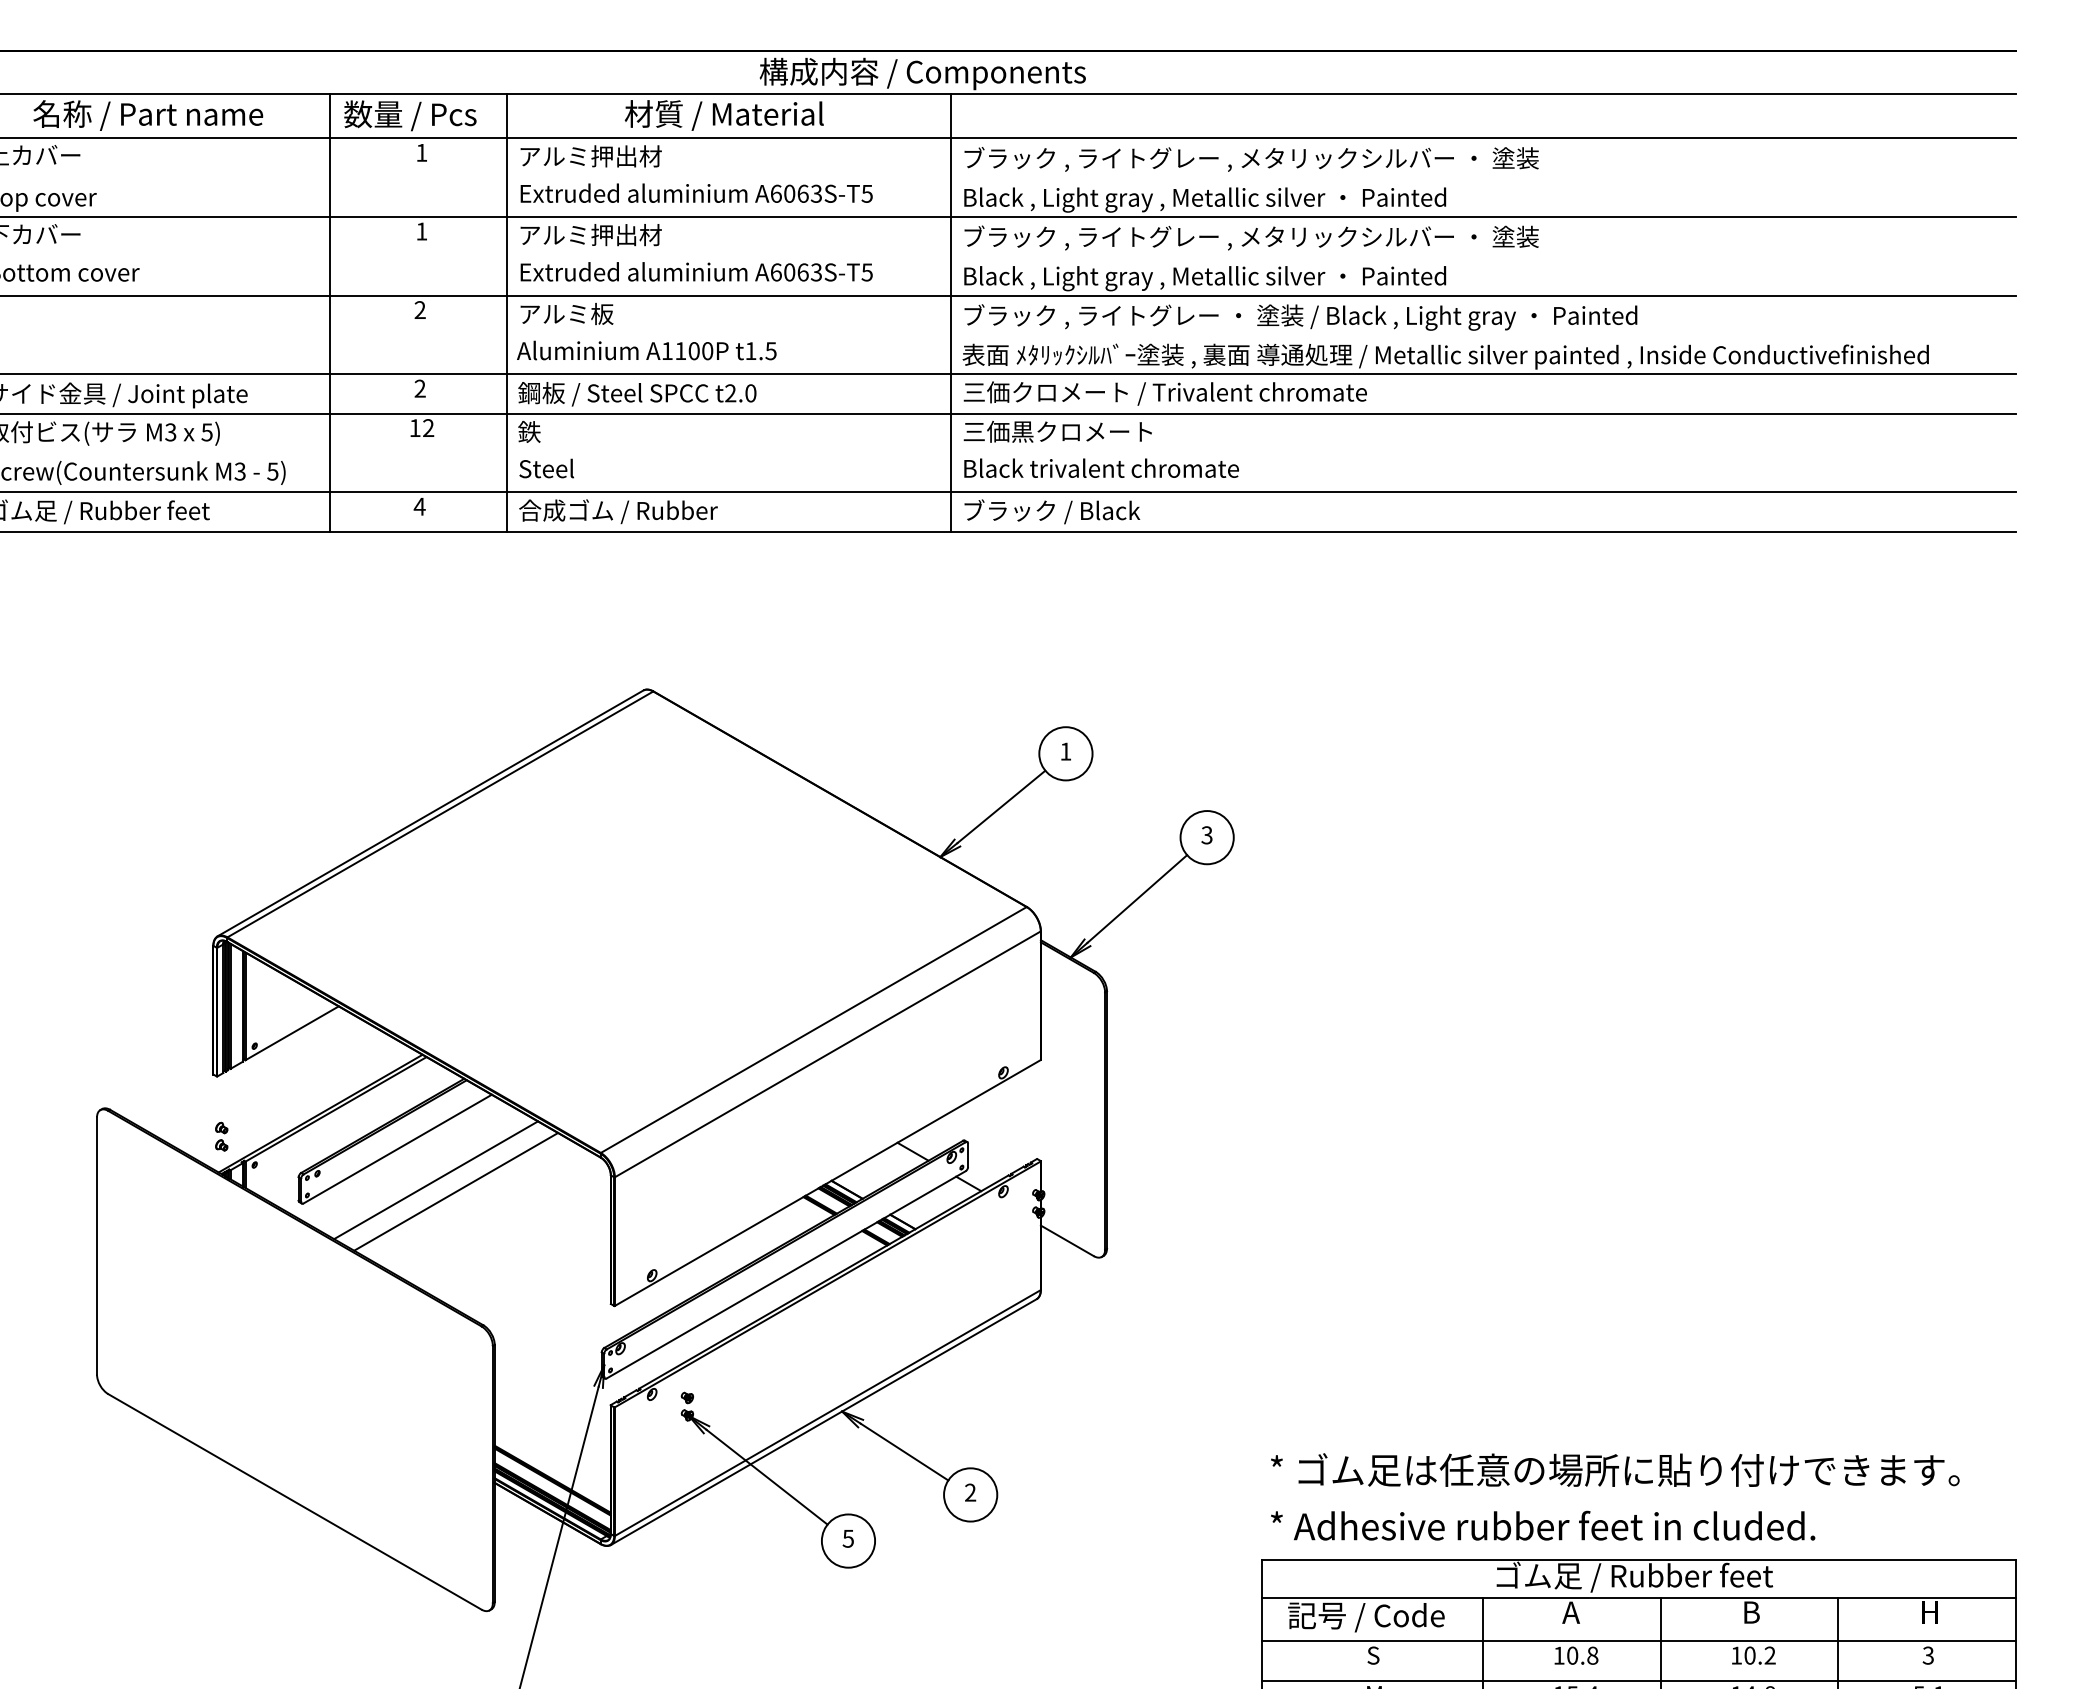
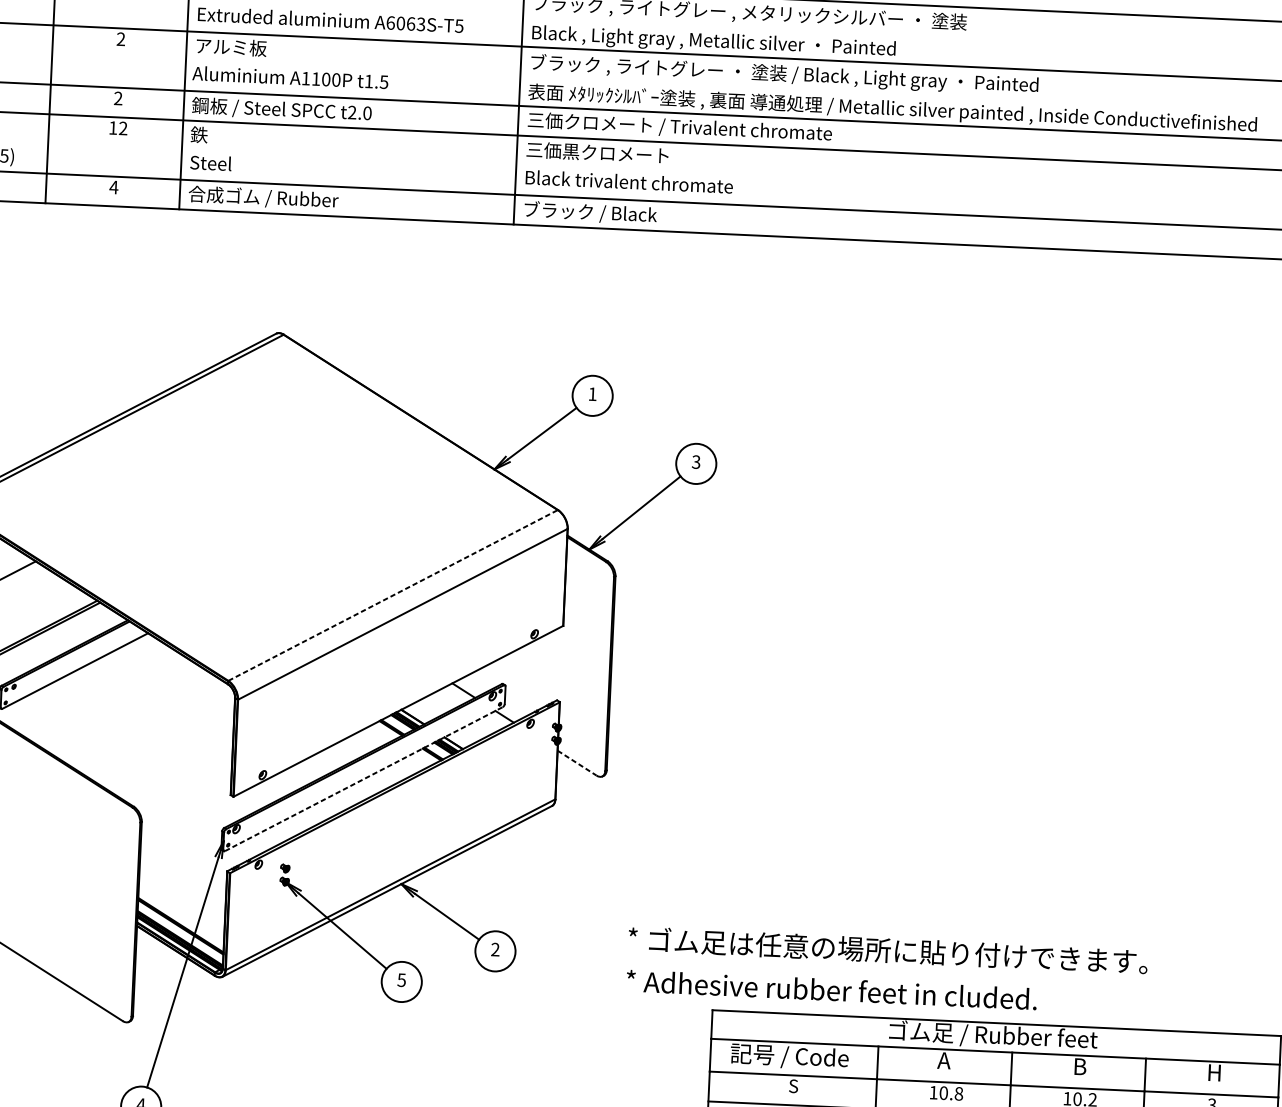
line: (813, 1030) -> (392, 595), solid -> dashed
line: (436, 1180) -> (103, 696), removed
line: (456, 1191) -> (118, 704), removed
line: (1067, 1240) -> (577, 762), solid -> dashed
line: (786, 1274) -> (364, 778), solid -> dashed
text: (1615, 1496) -> (887, 970), moved

